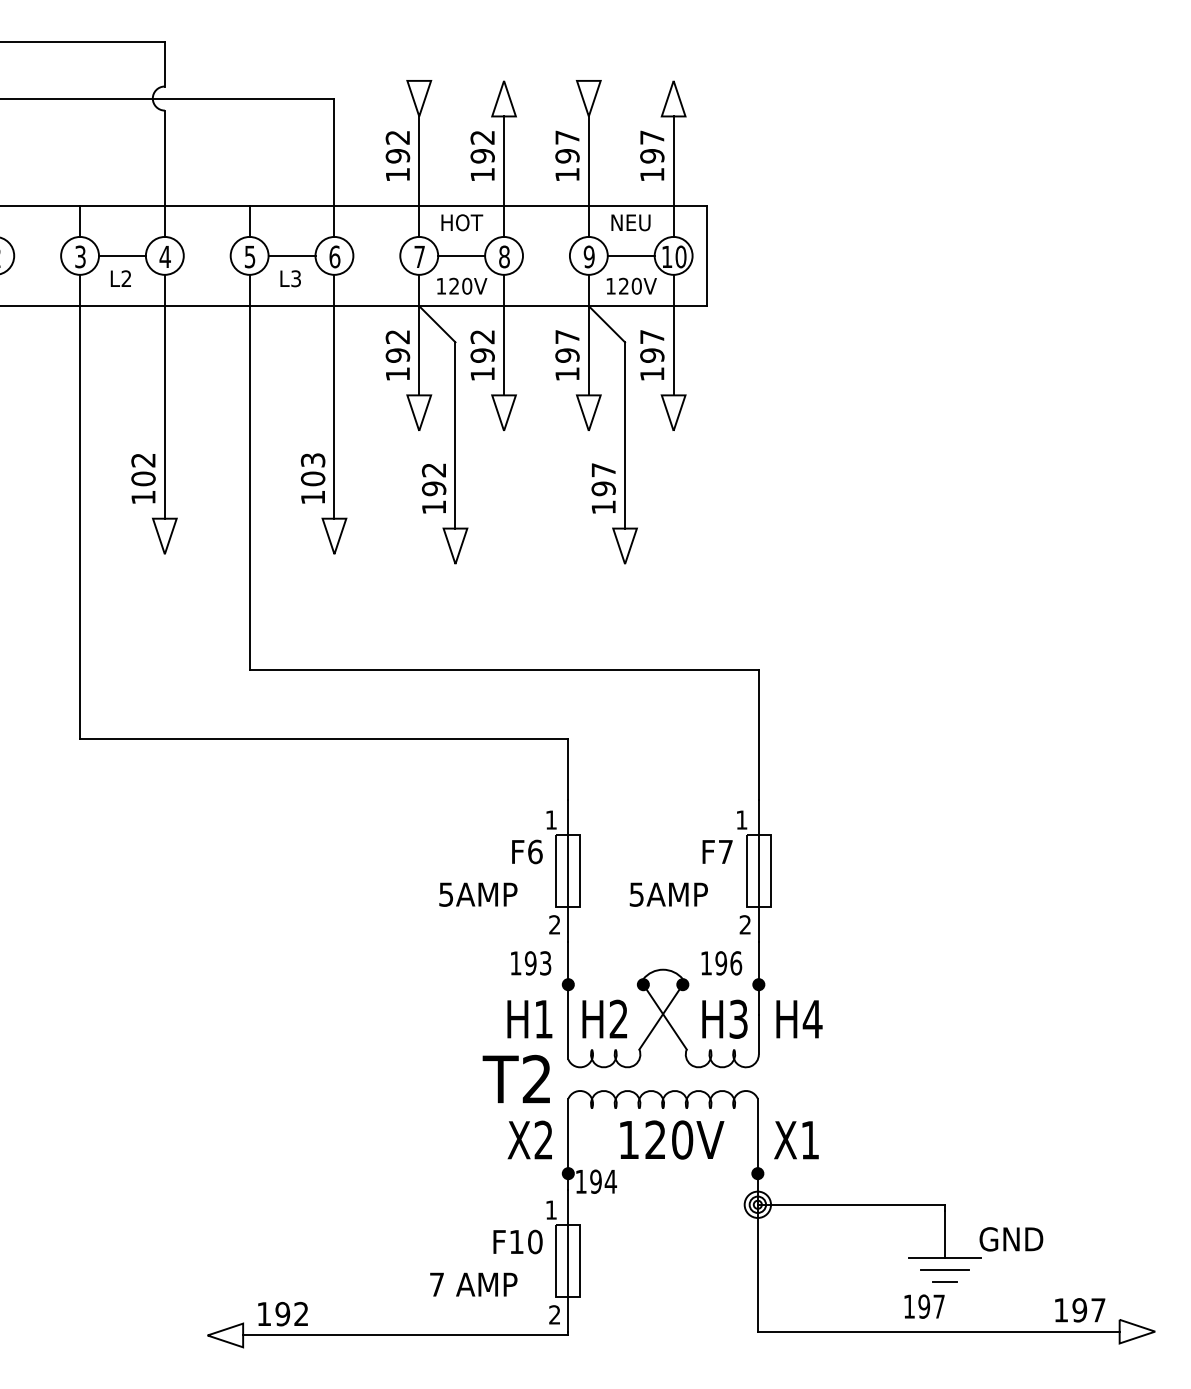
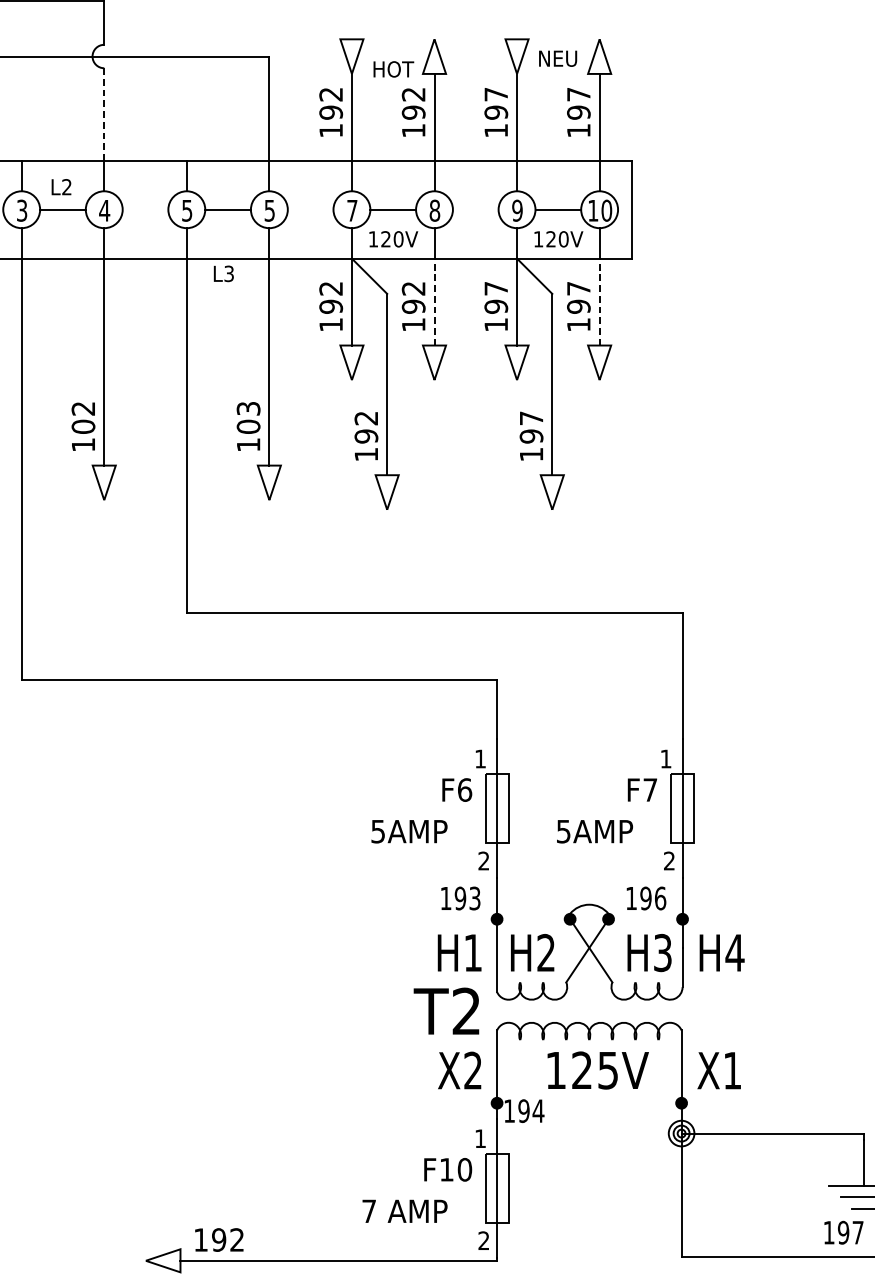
line: (164, 158) -> (103, 114), solid -> dashed
text: (462, 222) -> (394, 69), moved
text: (630, 222) -> (557, 58), moved
text: (334, 256) -> (269, 210), 6 -> 5
text: (120, 278) -> (61, 186), moved
text: (290, 278) -> (223, 273), moved
line: (504, 350) -> (434, 301), solid -> dashed
line: (673, 350) -> (599, 301), solid -> dashed
text: (682, 1139) -> (608, 1070), 120V -> 125V

